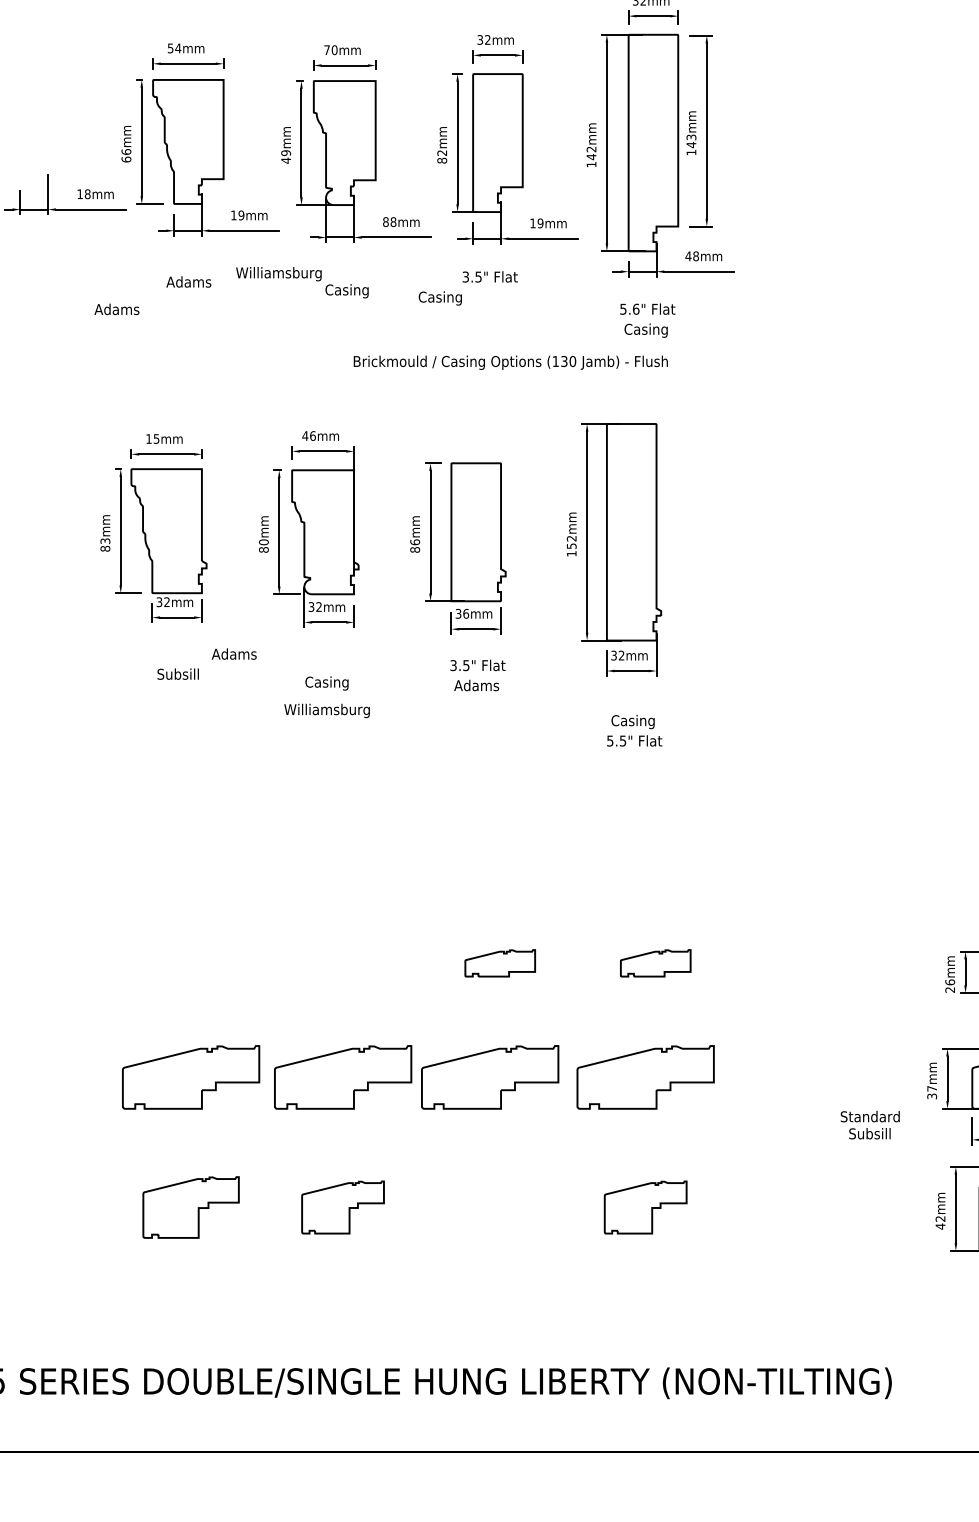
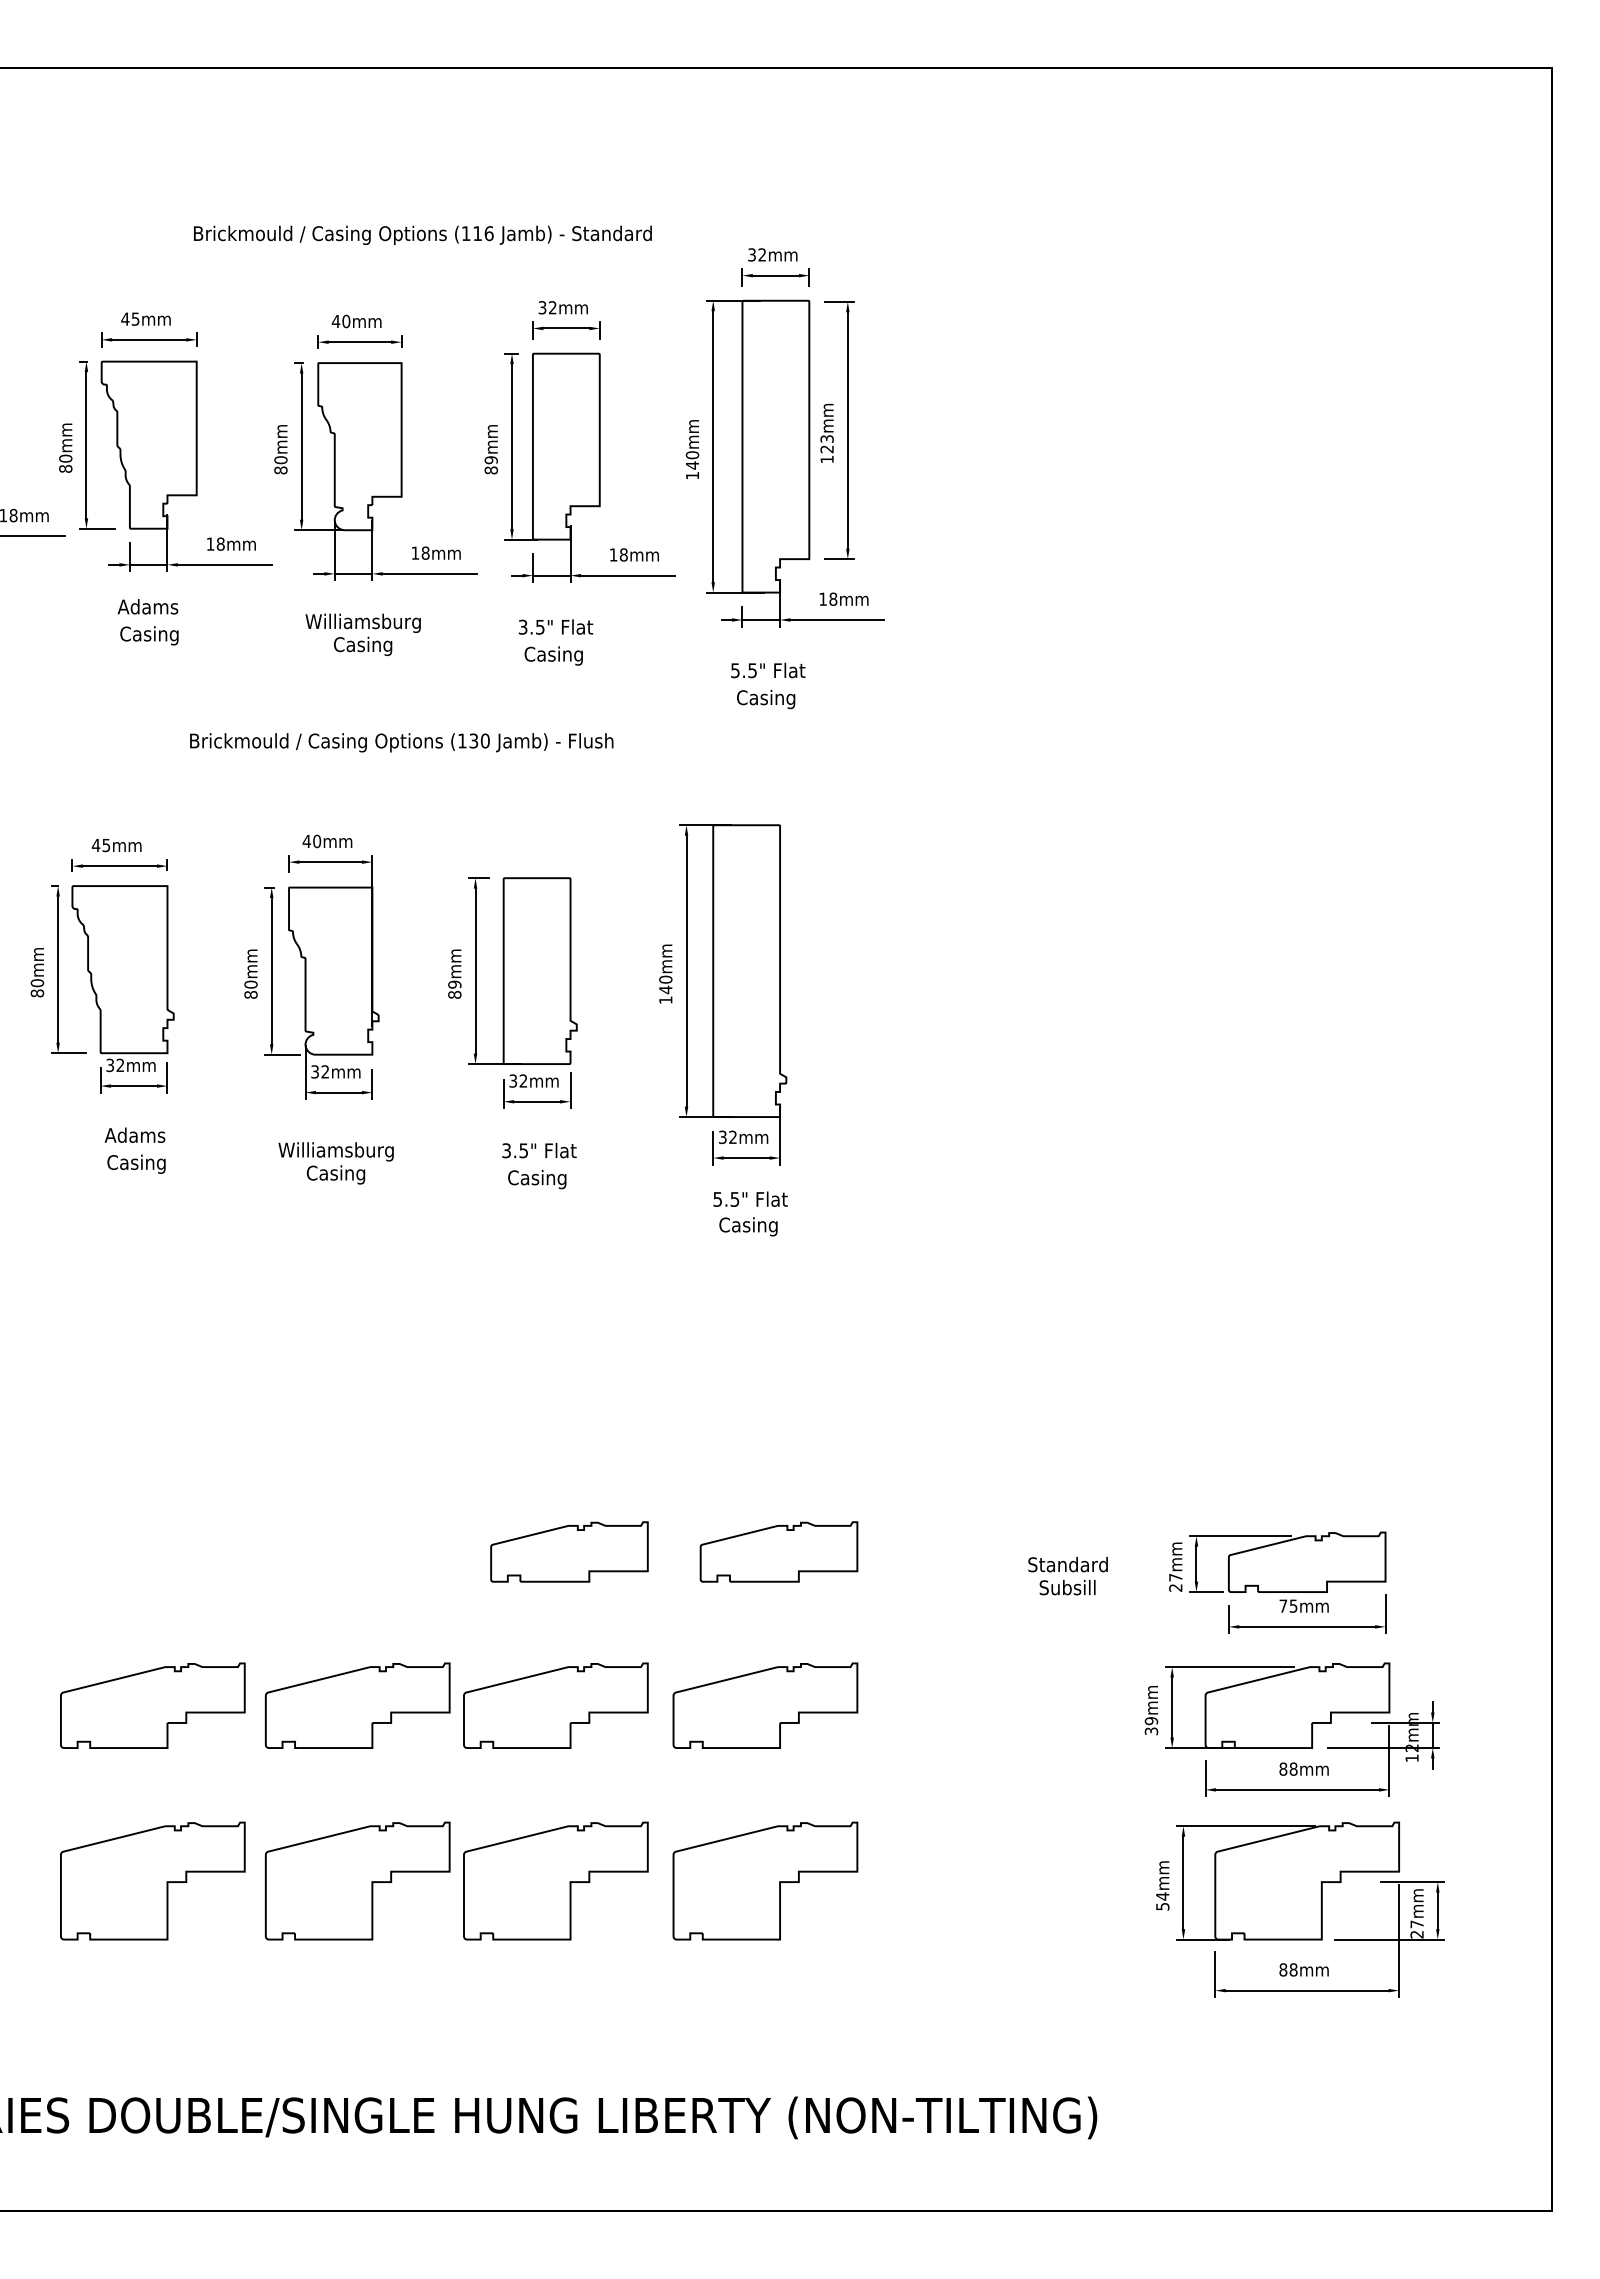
text: (174, 47) -> (130, 318), 54mm -> 45mm
text: (326, 50) -> (335, 321), 70mm -> 40mm
text: (690, 145) -> (826, 449), 143mm -> 123mm
text: (591, 149) -> (692, 455), 142mm -> 140mm
text: (441, 153) -> (490, 460), 82mm -> 89mm
text: (126, 155) -> (65, 463), 66mm -> 80mm
text: (285, 157) -> (280, 465), 49mm -> 80mm
text: (241, 214) -> (220, 543), 19mm -> 18mm
text: (385, 221) -> (415, 552), 88mm -> 18mm
text: (540, 223) -> (623, 554), 19mm -> 18mm
text: (688, 255) -> (822, 598), 48mm -> 18mm
text: (278, 273) -> (362, 622), moved
text: (188, 283) -> (149, 635), Adams -> Casing
text: (440, 298) -> (553, 655), moved
text: (116, 309) -> (147, 606), moved
text: (636, 309) -> (752, 670), 5.6" -> 5.5"
text: (510, 362) -> (401, 742), moved
text: (313, 435) -> (317, 840), 46mm -> 40mm
text: (148, 439) -> (95, 845), 15mm -> 45mm
text: (105, 541) -> (37, 983), 83mm -> 80mm
text: (414, 542) -> (454, 984), 86mm -> 89mm
text: (571, 542) -> (665, 984), 152mm -> 140mm
text: (466, 613) -> (523, 1080), 36mm -> 32mm
text: (233, 653) -> (134, 1134), moved
text: (178, 675) -> (136, 1163), Subsill -> Casing
text: (476, 686) -> (537, 1179), Adams -> Casing
text: (326, 710) -> (335, 1151), moved
text: (634, 740) -> (750, 1198), moved
part: (500, 962) -> (569, 1551), size x1.67
part: (655, 962) -> (778, 1551), size x1.67
text: (949, 982) -> (1175, 1577), 26mm -> 27mm
text: (932, 1089) -> (1151, 1721), 37mm -> 39mm
text: (869, 1124) -> (1067, 1575), moved
part: (190, 1207) -> (152, 1880), size x1.43
part: (342, 1207) -> (357, 1880), size x1.67
part: (489, 1207) -> (555, 1880), added
part: (645, 1207) -> (765, 1880), size x1.67
text: (940, 1222) -> (1162, 1901), 42mm -> 54mm

